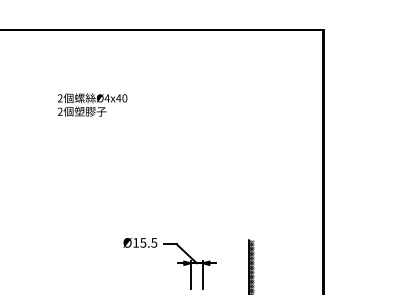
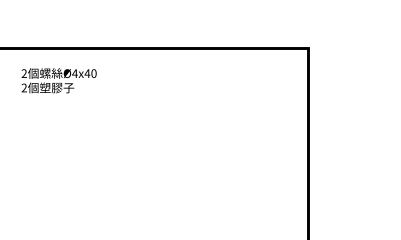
text: (92, 104) -> (59, 80), moved

